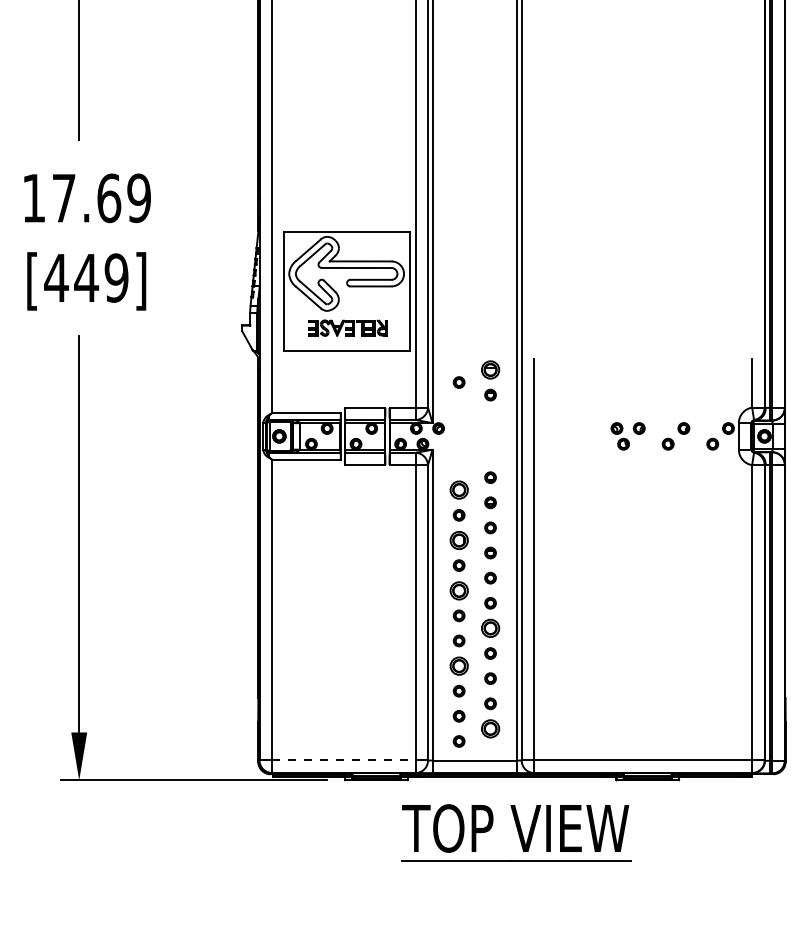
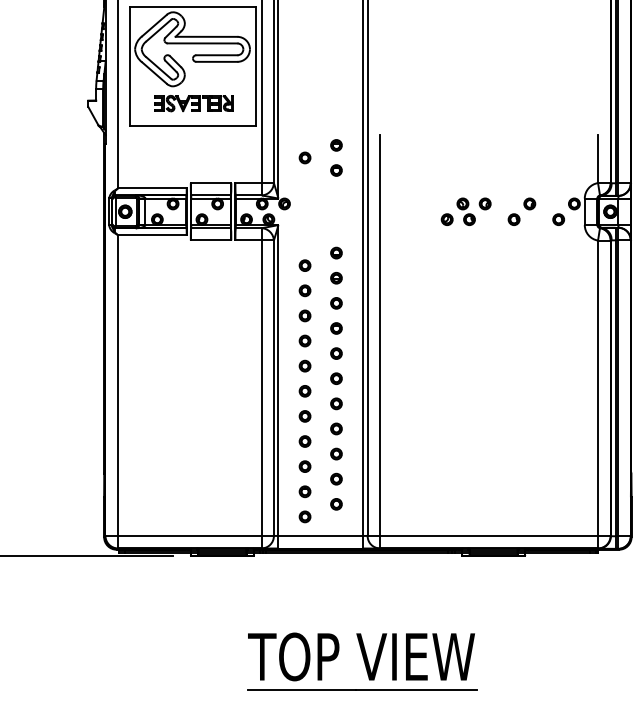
part: (490, 369) -> (336, 144), size x0.62
part: (601, 443) -> (447, 218), added
part: (458, 490) -> (304, 265), size x0.62
part: (458, 540) -> (304, 315), size x0.62
part: (458, 590) -> (304, 365), size x0.62
part: (490, 628) -> (336, 403), size x0.62
part: (458, 665) -> (304, 440), size x0.62
part: (490, 728) -> (336, 503), size x0.62
line: (344, 760) -> (190, 535), dashed -> solid
part: (516, 832) -> (362, 660), moved

